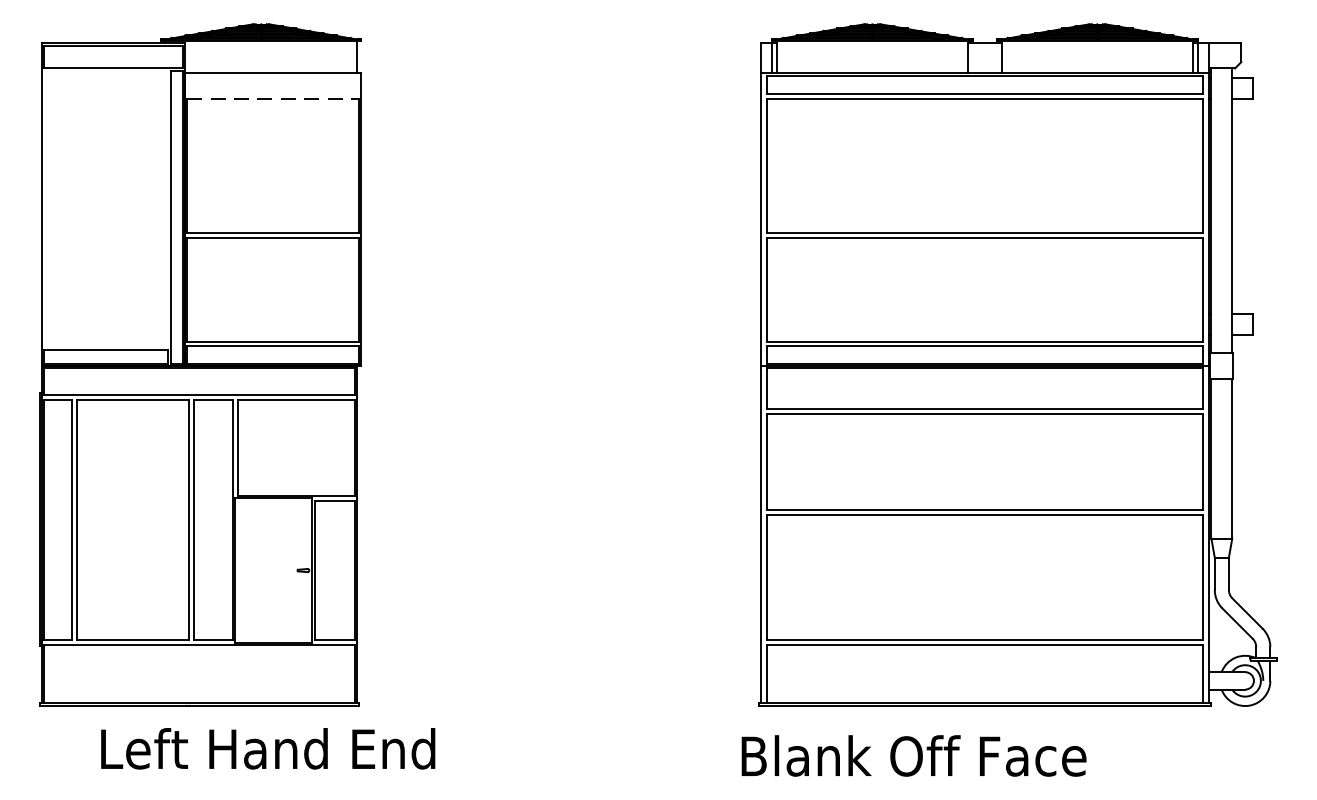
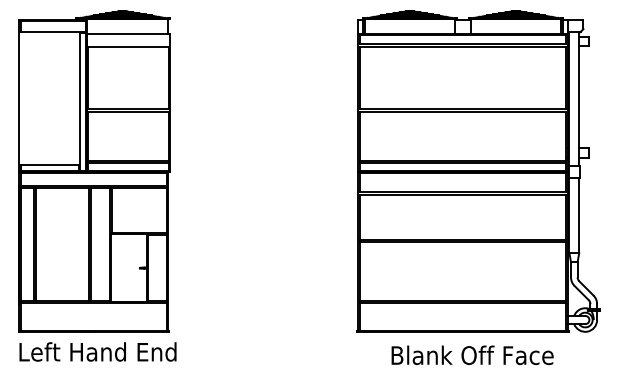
line: (273, 98) -> (128, 46), dashed -> solid
text: (267, 747) -> (97, 351), moved
text: (913, 756) -> (472, 355), moved

